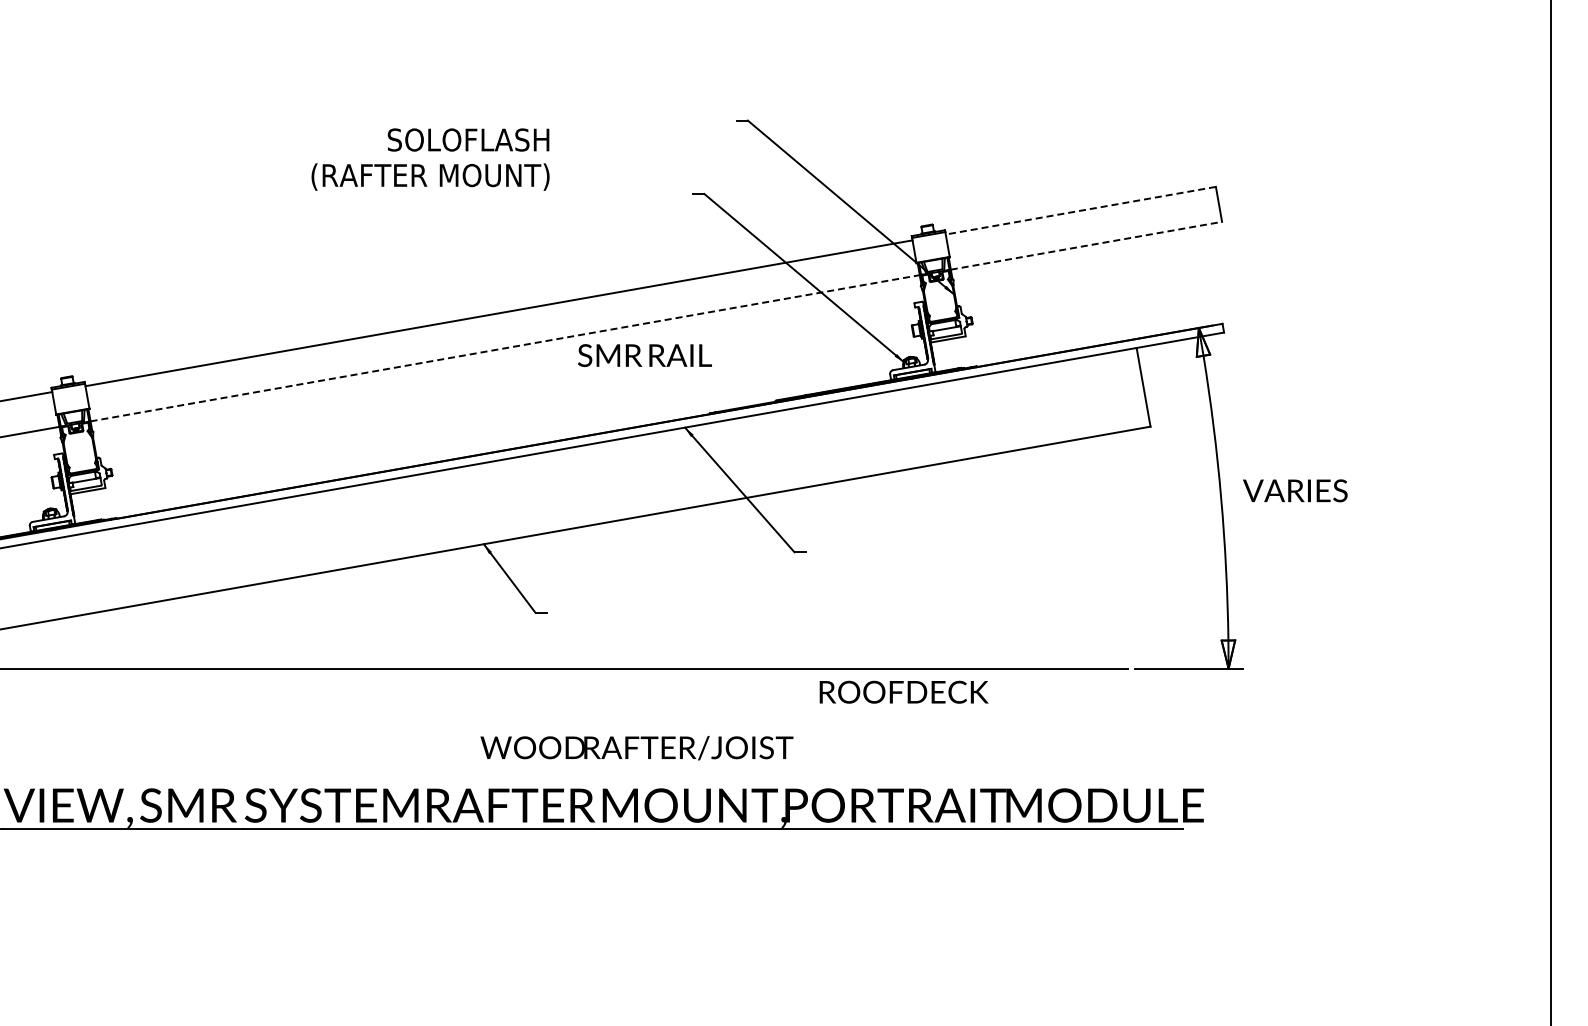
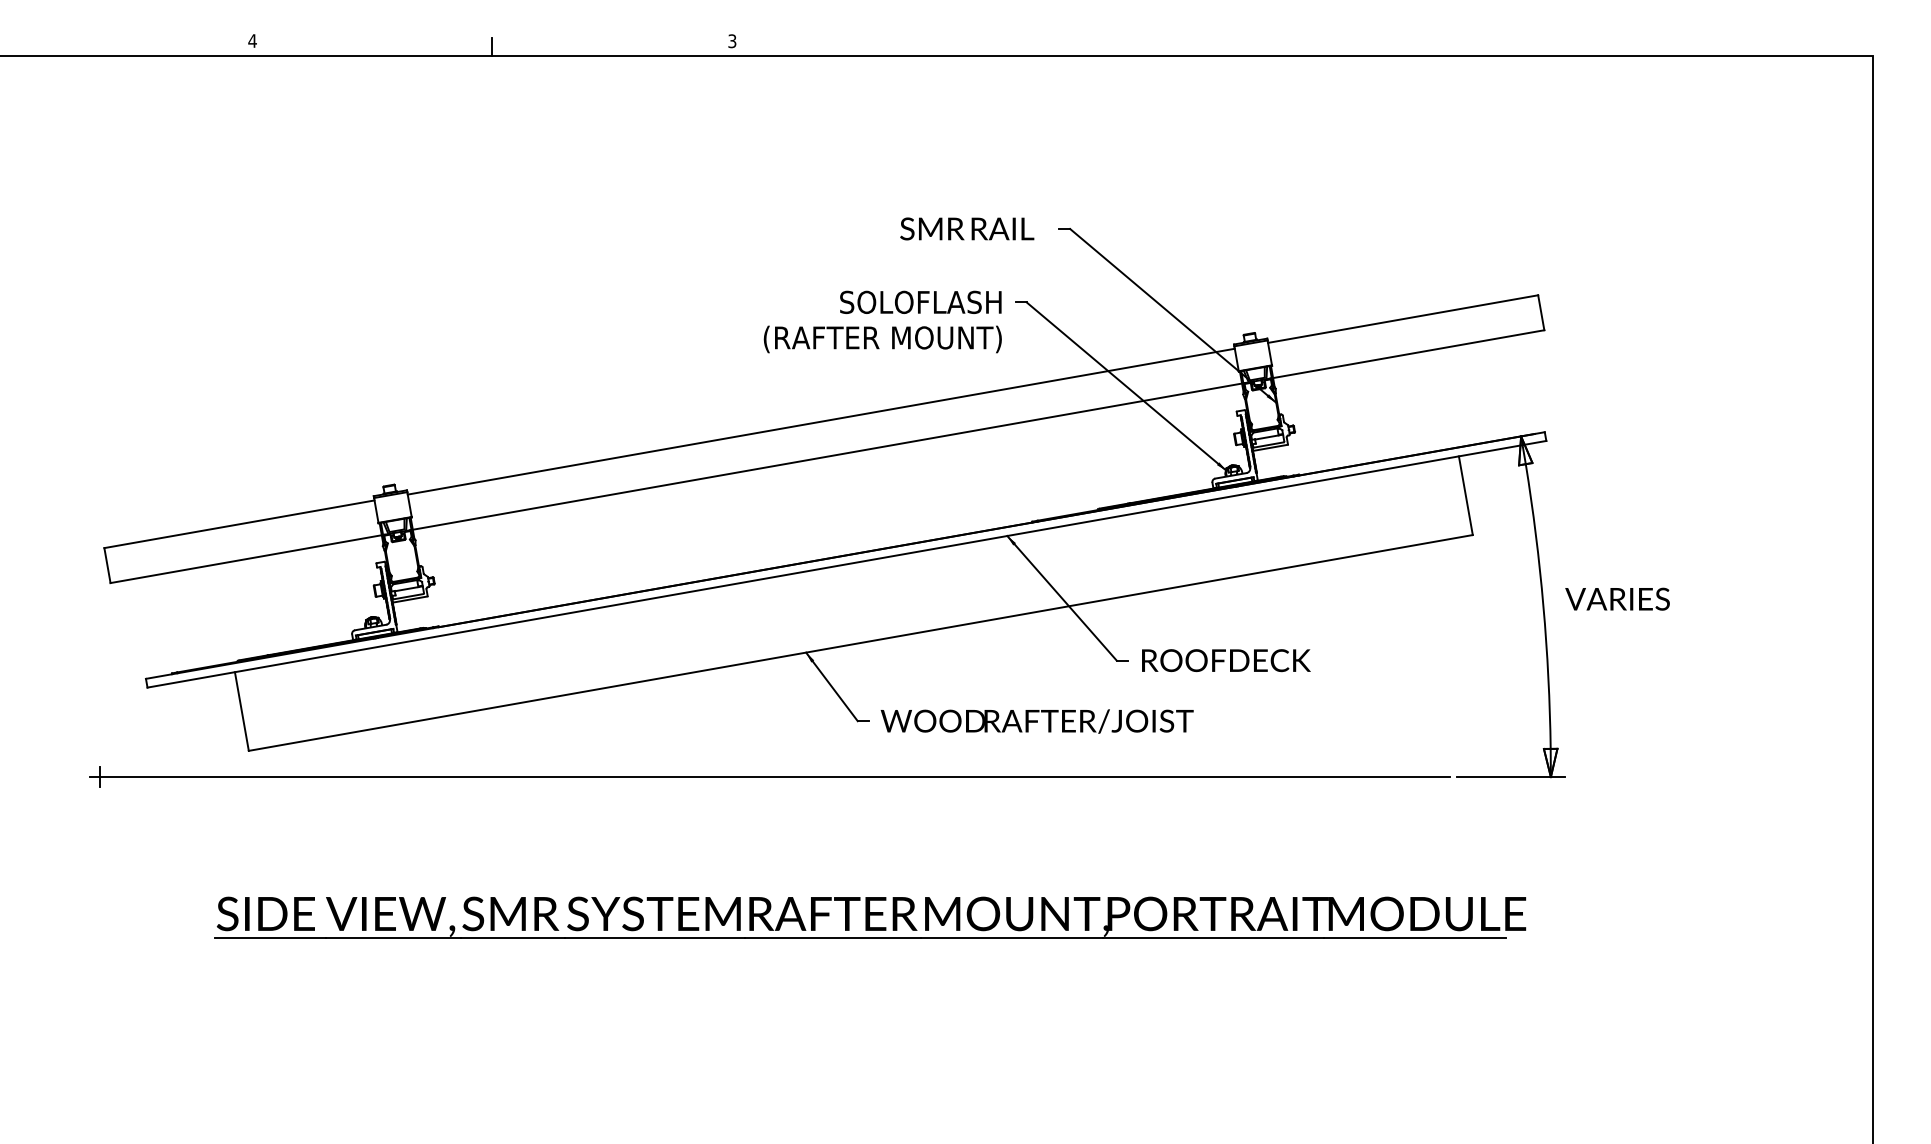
text: (430, 159) -> (882, 321), moved
line: (1080, 211) -> (1402, 319), dashed -> solid
line: (1086, 246) -> (1408, 354), dashed -> solid
line: (505, 348) -> (827, 456), dashed -> solid
text: (645, 355) -> (967, 228), moved
text: (904, 692) -> (1226, 660), moved
text: (636, 748) -> (1036, 721), moved

